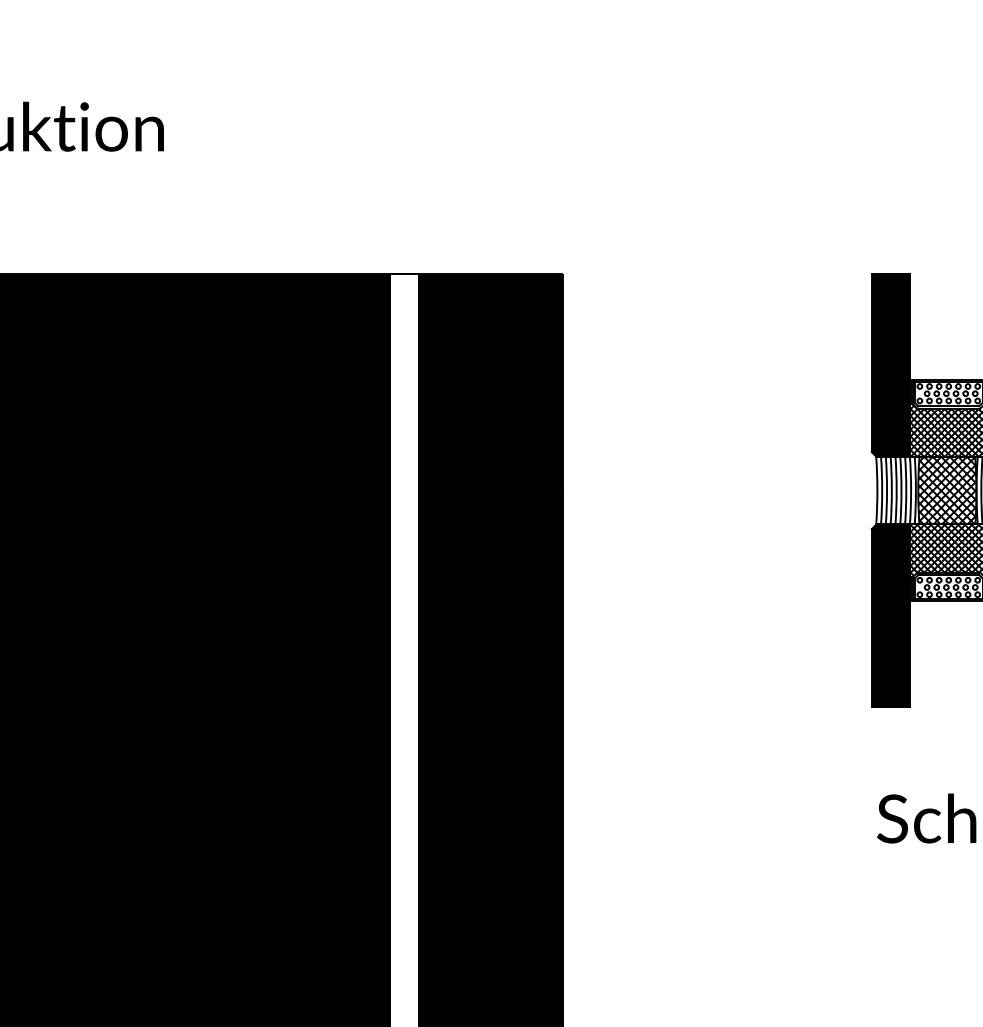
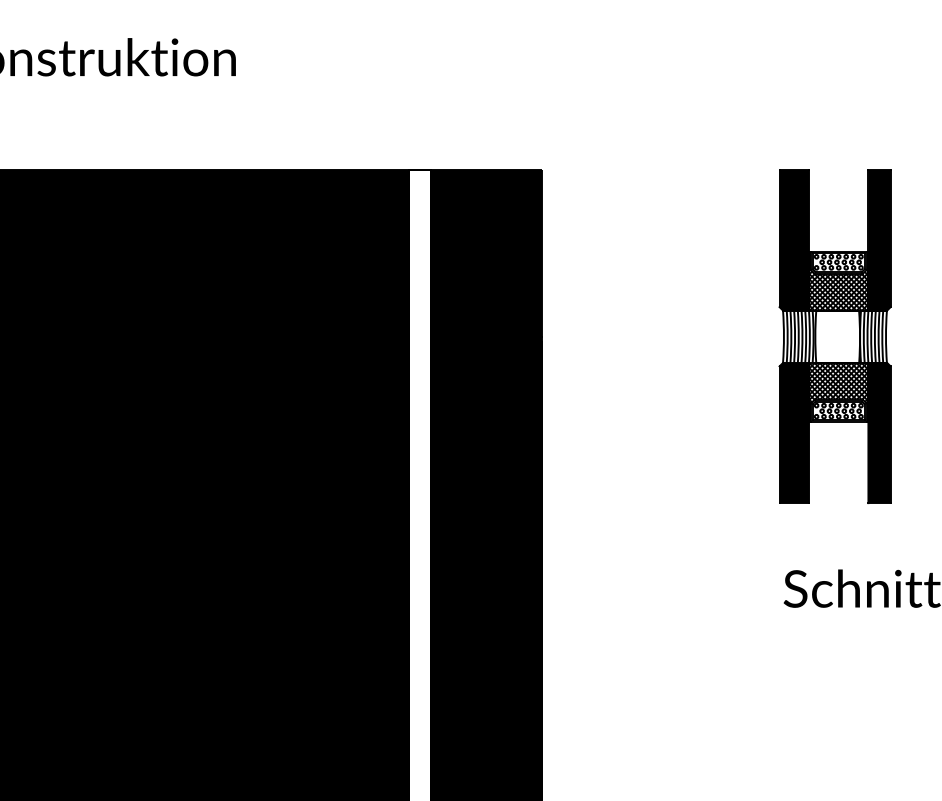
hatch: (947, 490) -> (837, 336), removed

